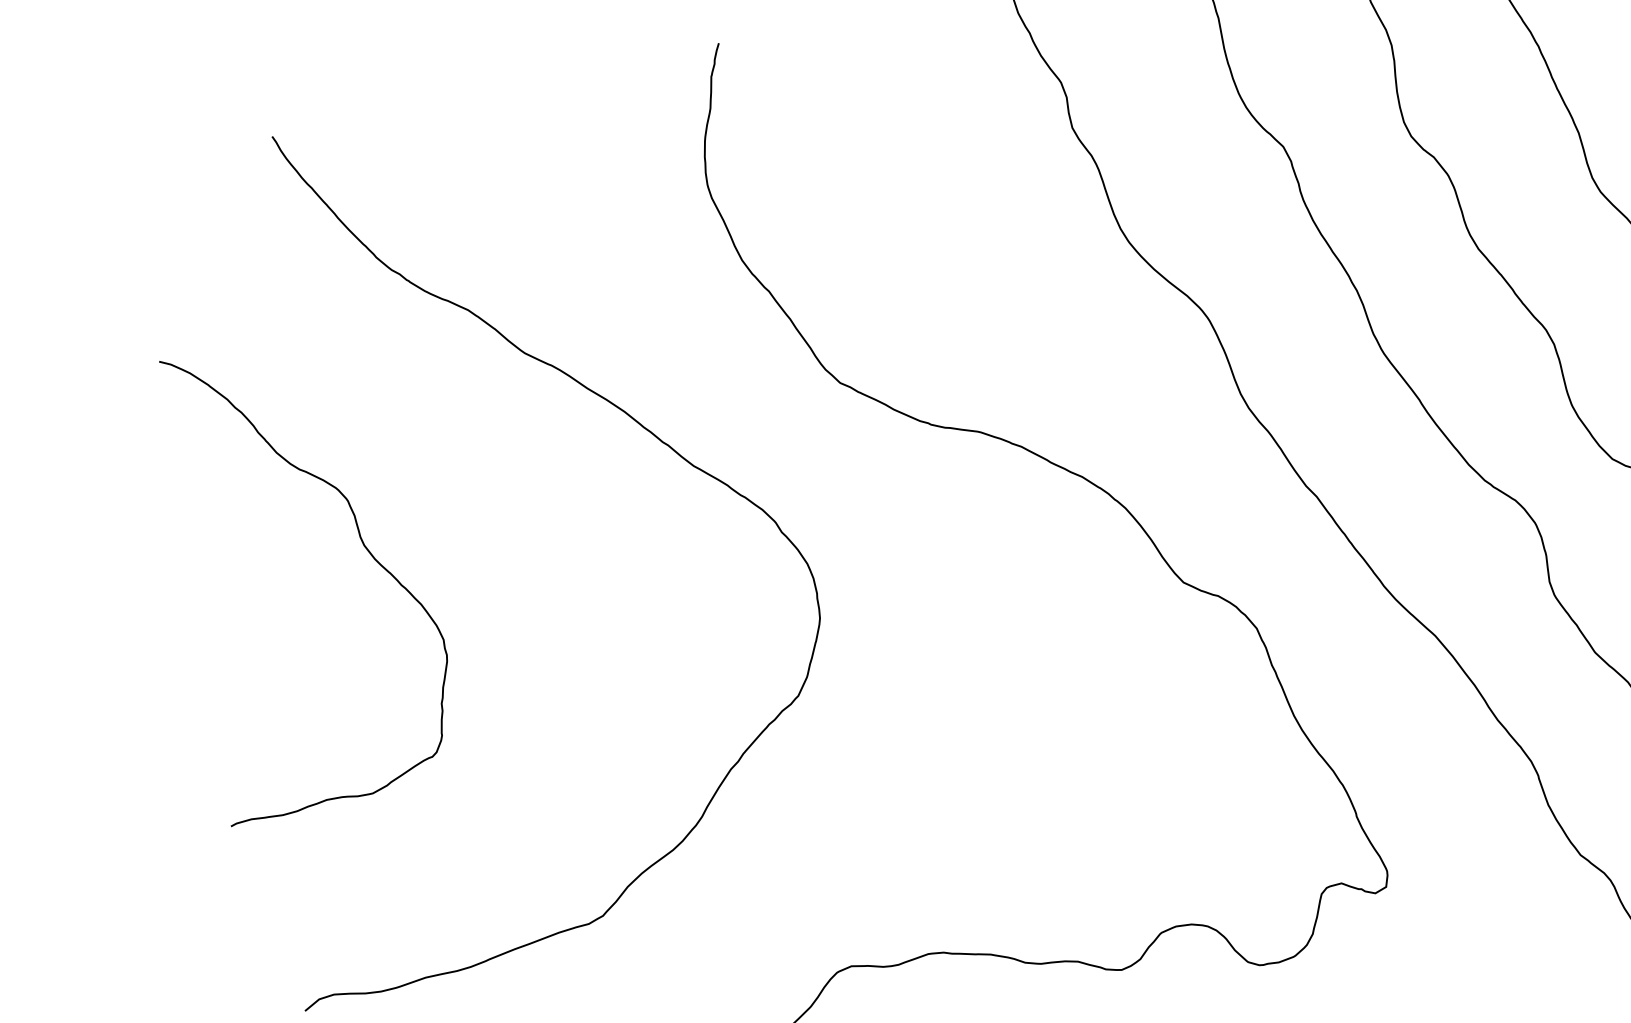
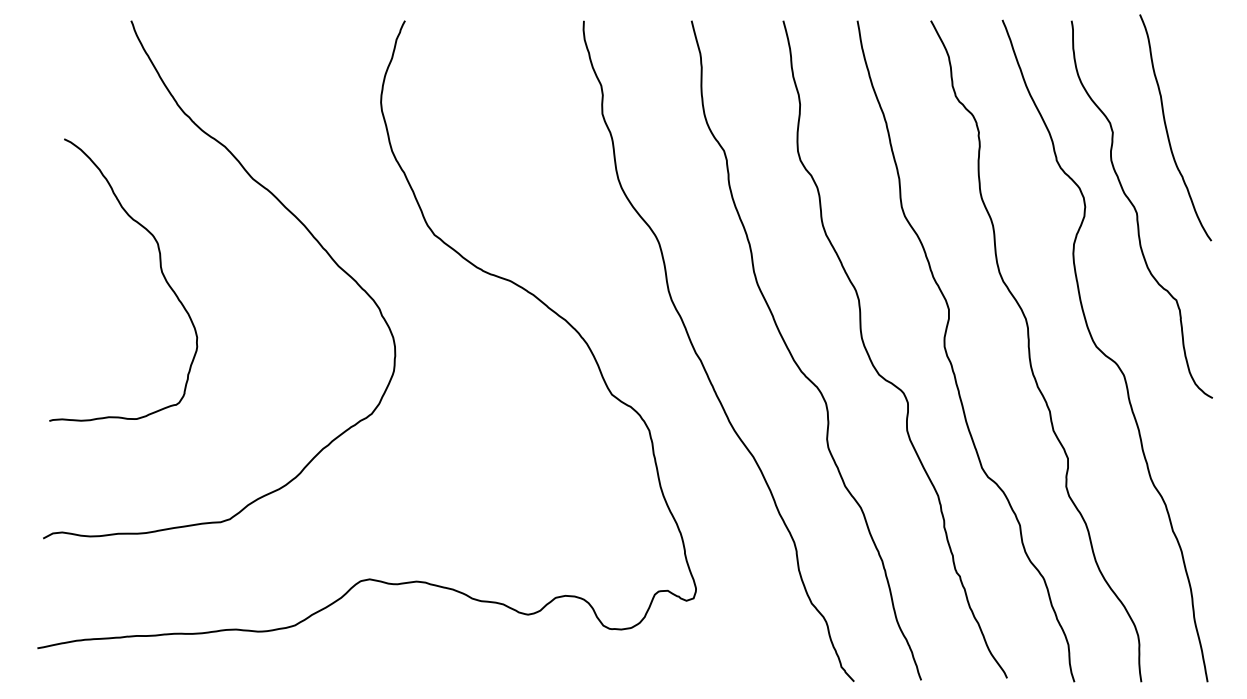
curve: (360, 543) -> (160, 270), moved

